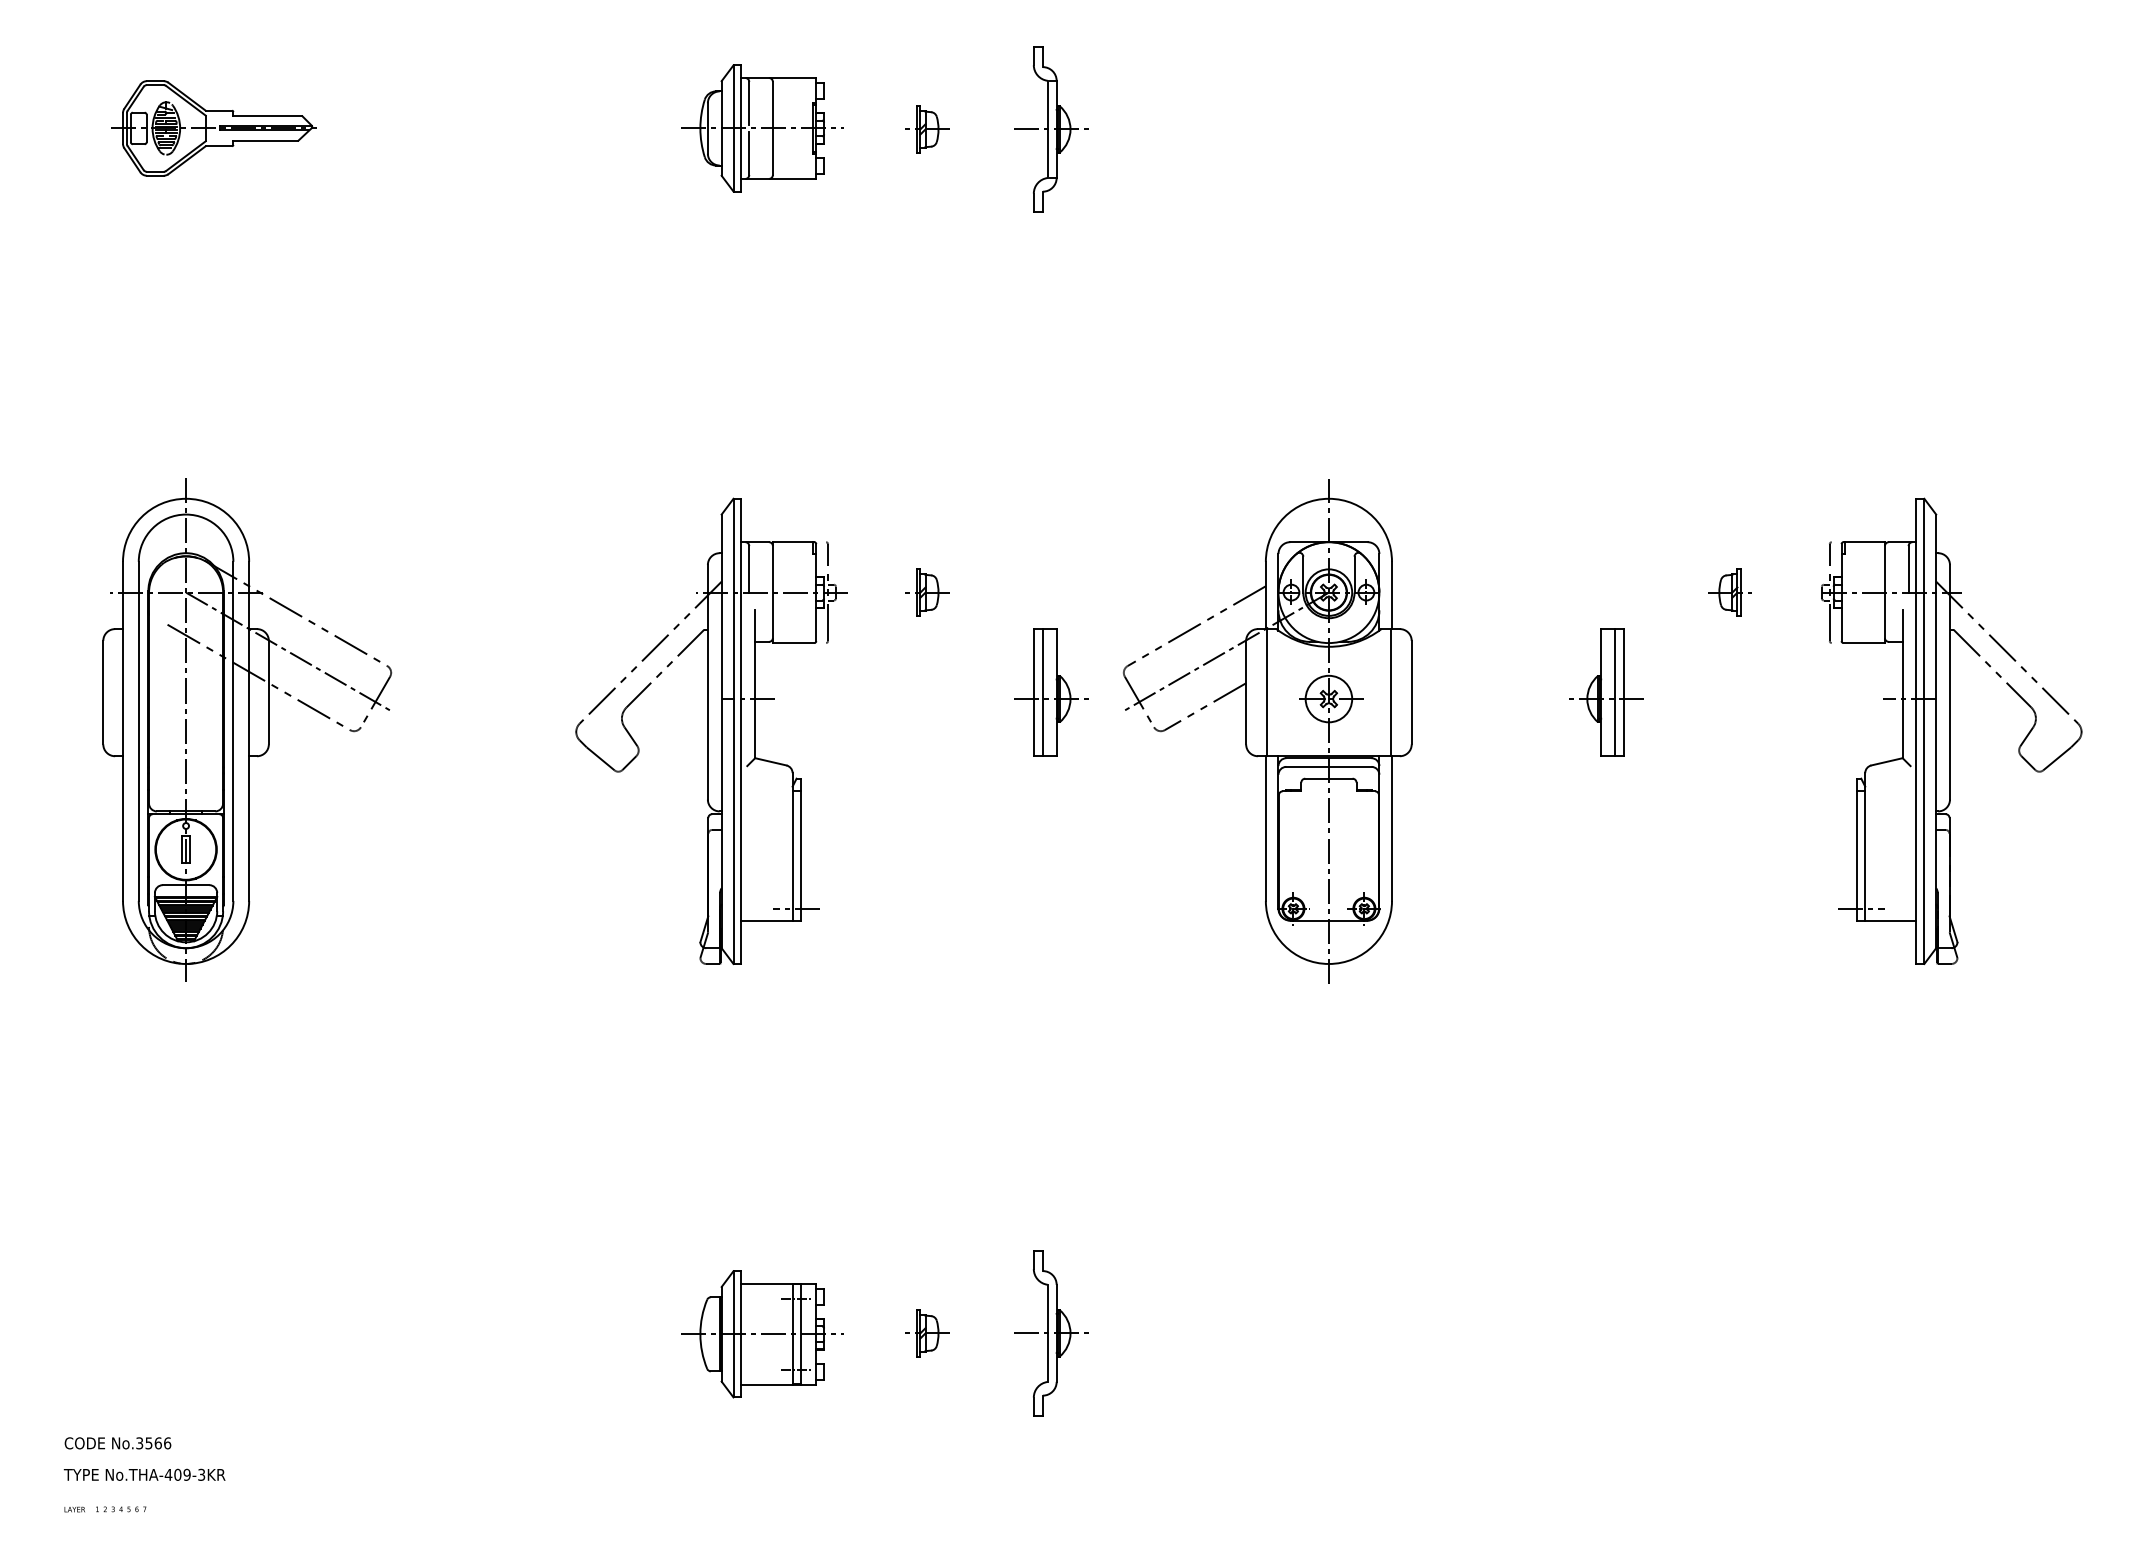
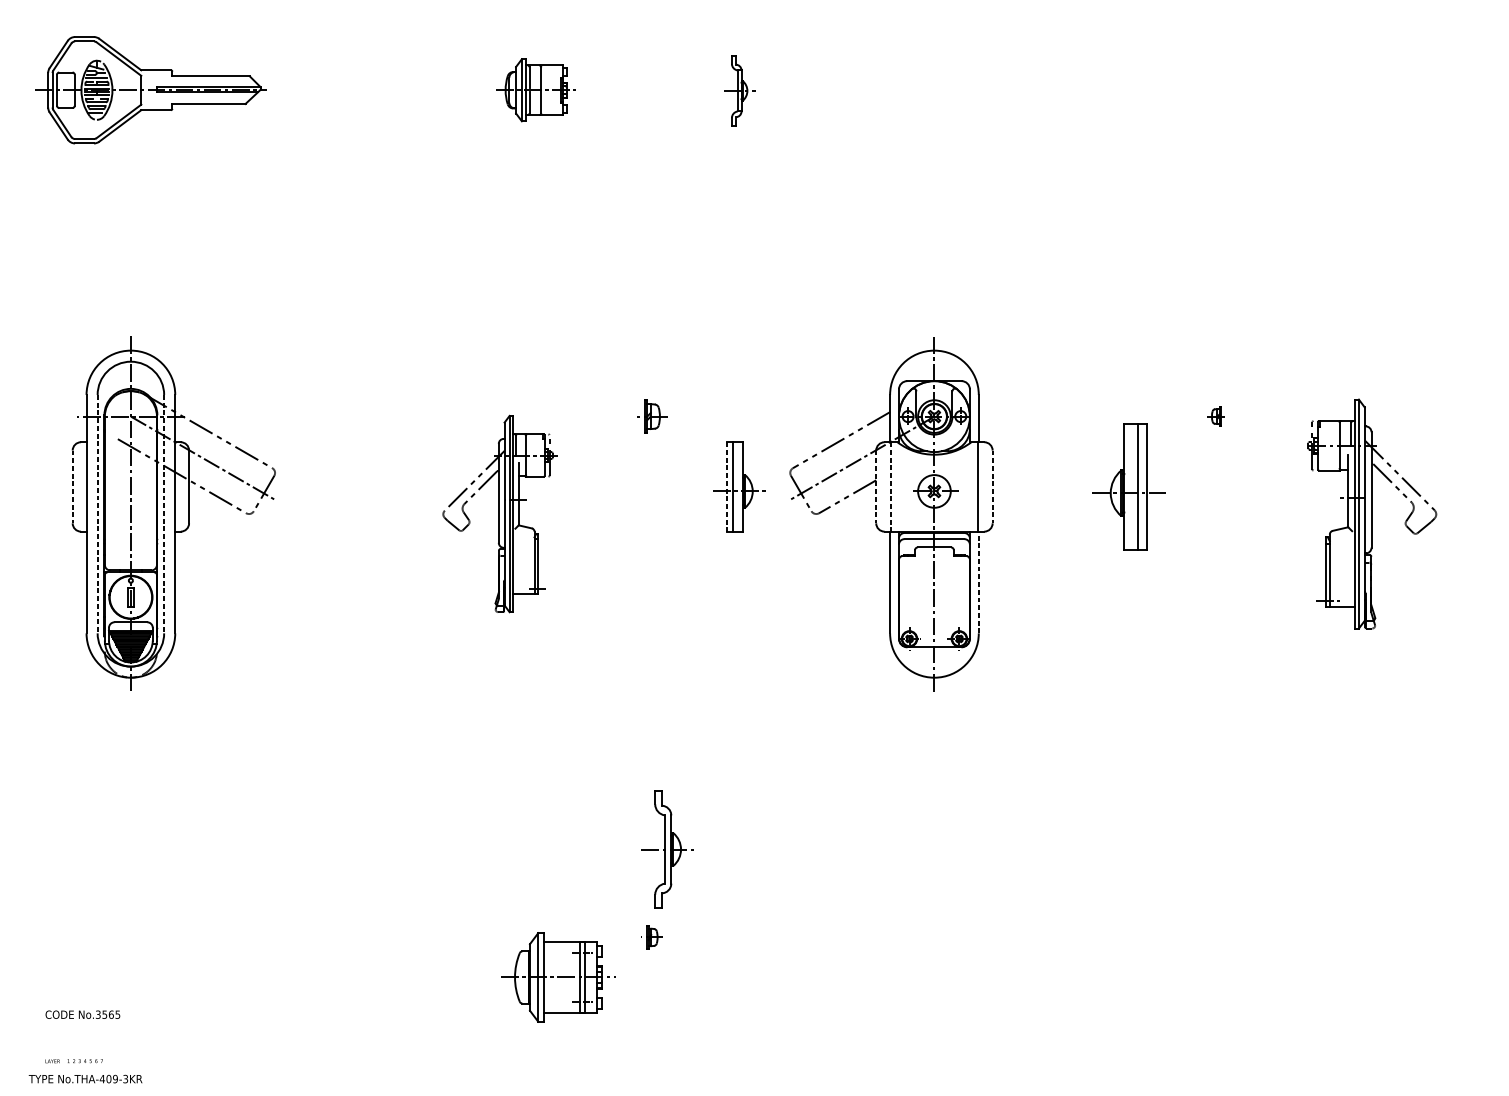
part: (213, 128) -> (150, 90), size x1.6
part: (762, 128) -> (536, 90), size x0.7
part: (927, 129) -> (652, 90), removed
part: (1051, 129) -> (739, 90), size x0.6
part: (1729, 592) -> (1216, 416), size x0.6
line: (103, 692) -> (72, 486), solid -> dashed
line: (1033, 692) -> (726, 486), solid -> dashed
line: (1246, 692) -> (876, 486), solid -> dashed
line: (1266, 692) -> (890, 486), solid -> dashed
line: (1411, 692) -> (992, 486), solid -> dashed
part: (1606, 692) -> (1129, 486), size x1.4
part: (711, 730) -> (500, 513), size x0.6
part: (1951, 730) -> (1372, 513), size x0.7
line: (138, 731) -> (97, 514), solid -> dashed
line: (233, 731) -> (164, 514), solid -> dashed
line: (1392, 828) -> (979, 582), solid -> dashed
part: (927, 1333) -> (652, 937), size x0.7
part: (1051, 1333) -> (667, 849), moved
part: (762, 1334) -> (558, 977), moved
text: (167, 1443) -> (117, 1014), No.3566 -> No.3565
text: (144, 1474) -> (85, 1078), moved

